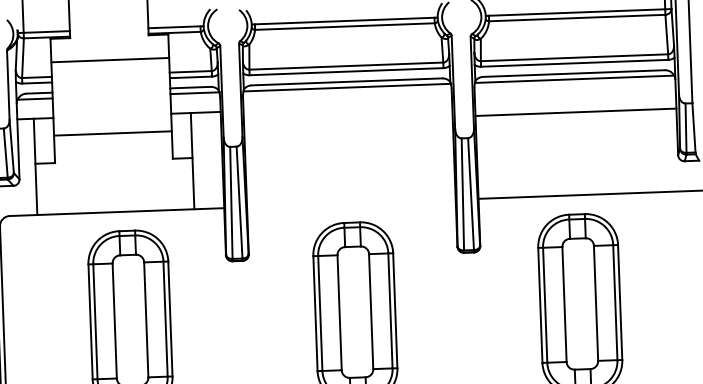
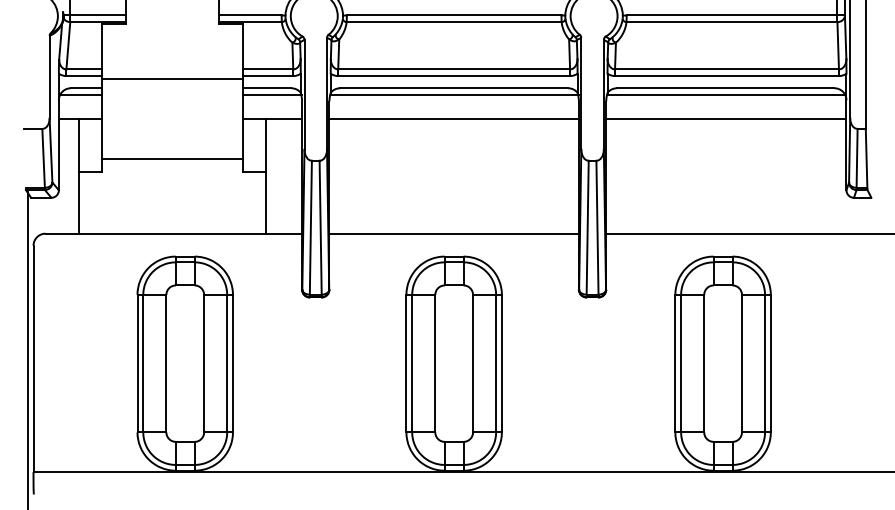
line: (110, 59) -> (172, 78), moved
line: (347, 107) -> (453, 118), added
line: (576, 112) -> (726, 118), moved
line: (112, 133) -> (172, 158), moved
line: (350, 203) -> (453, 233), added

